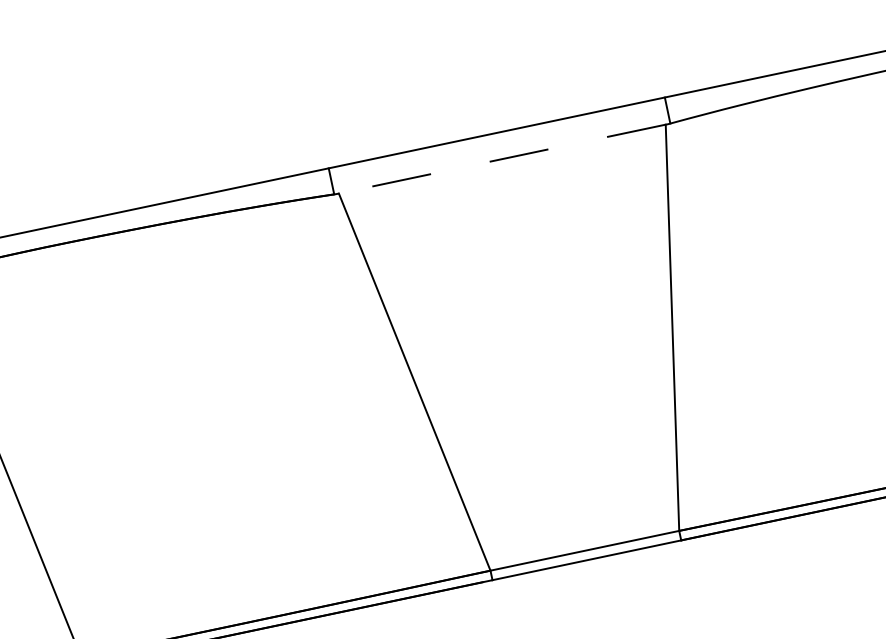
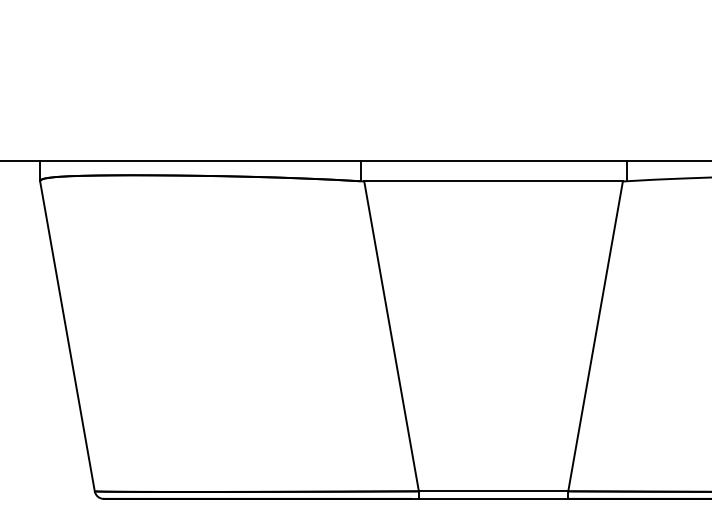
line: (502, 159) -> (493, 181), dashed -> solid

